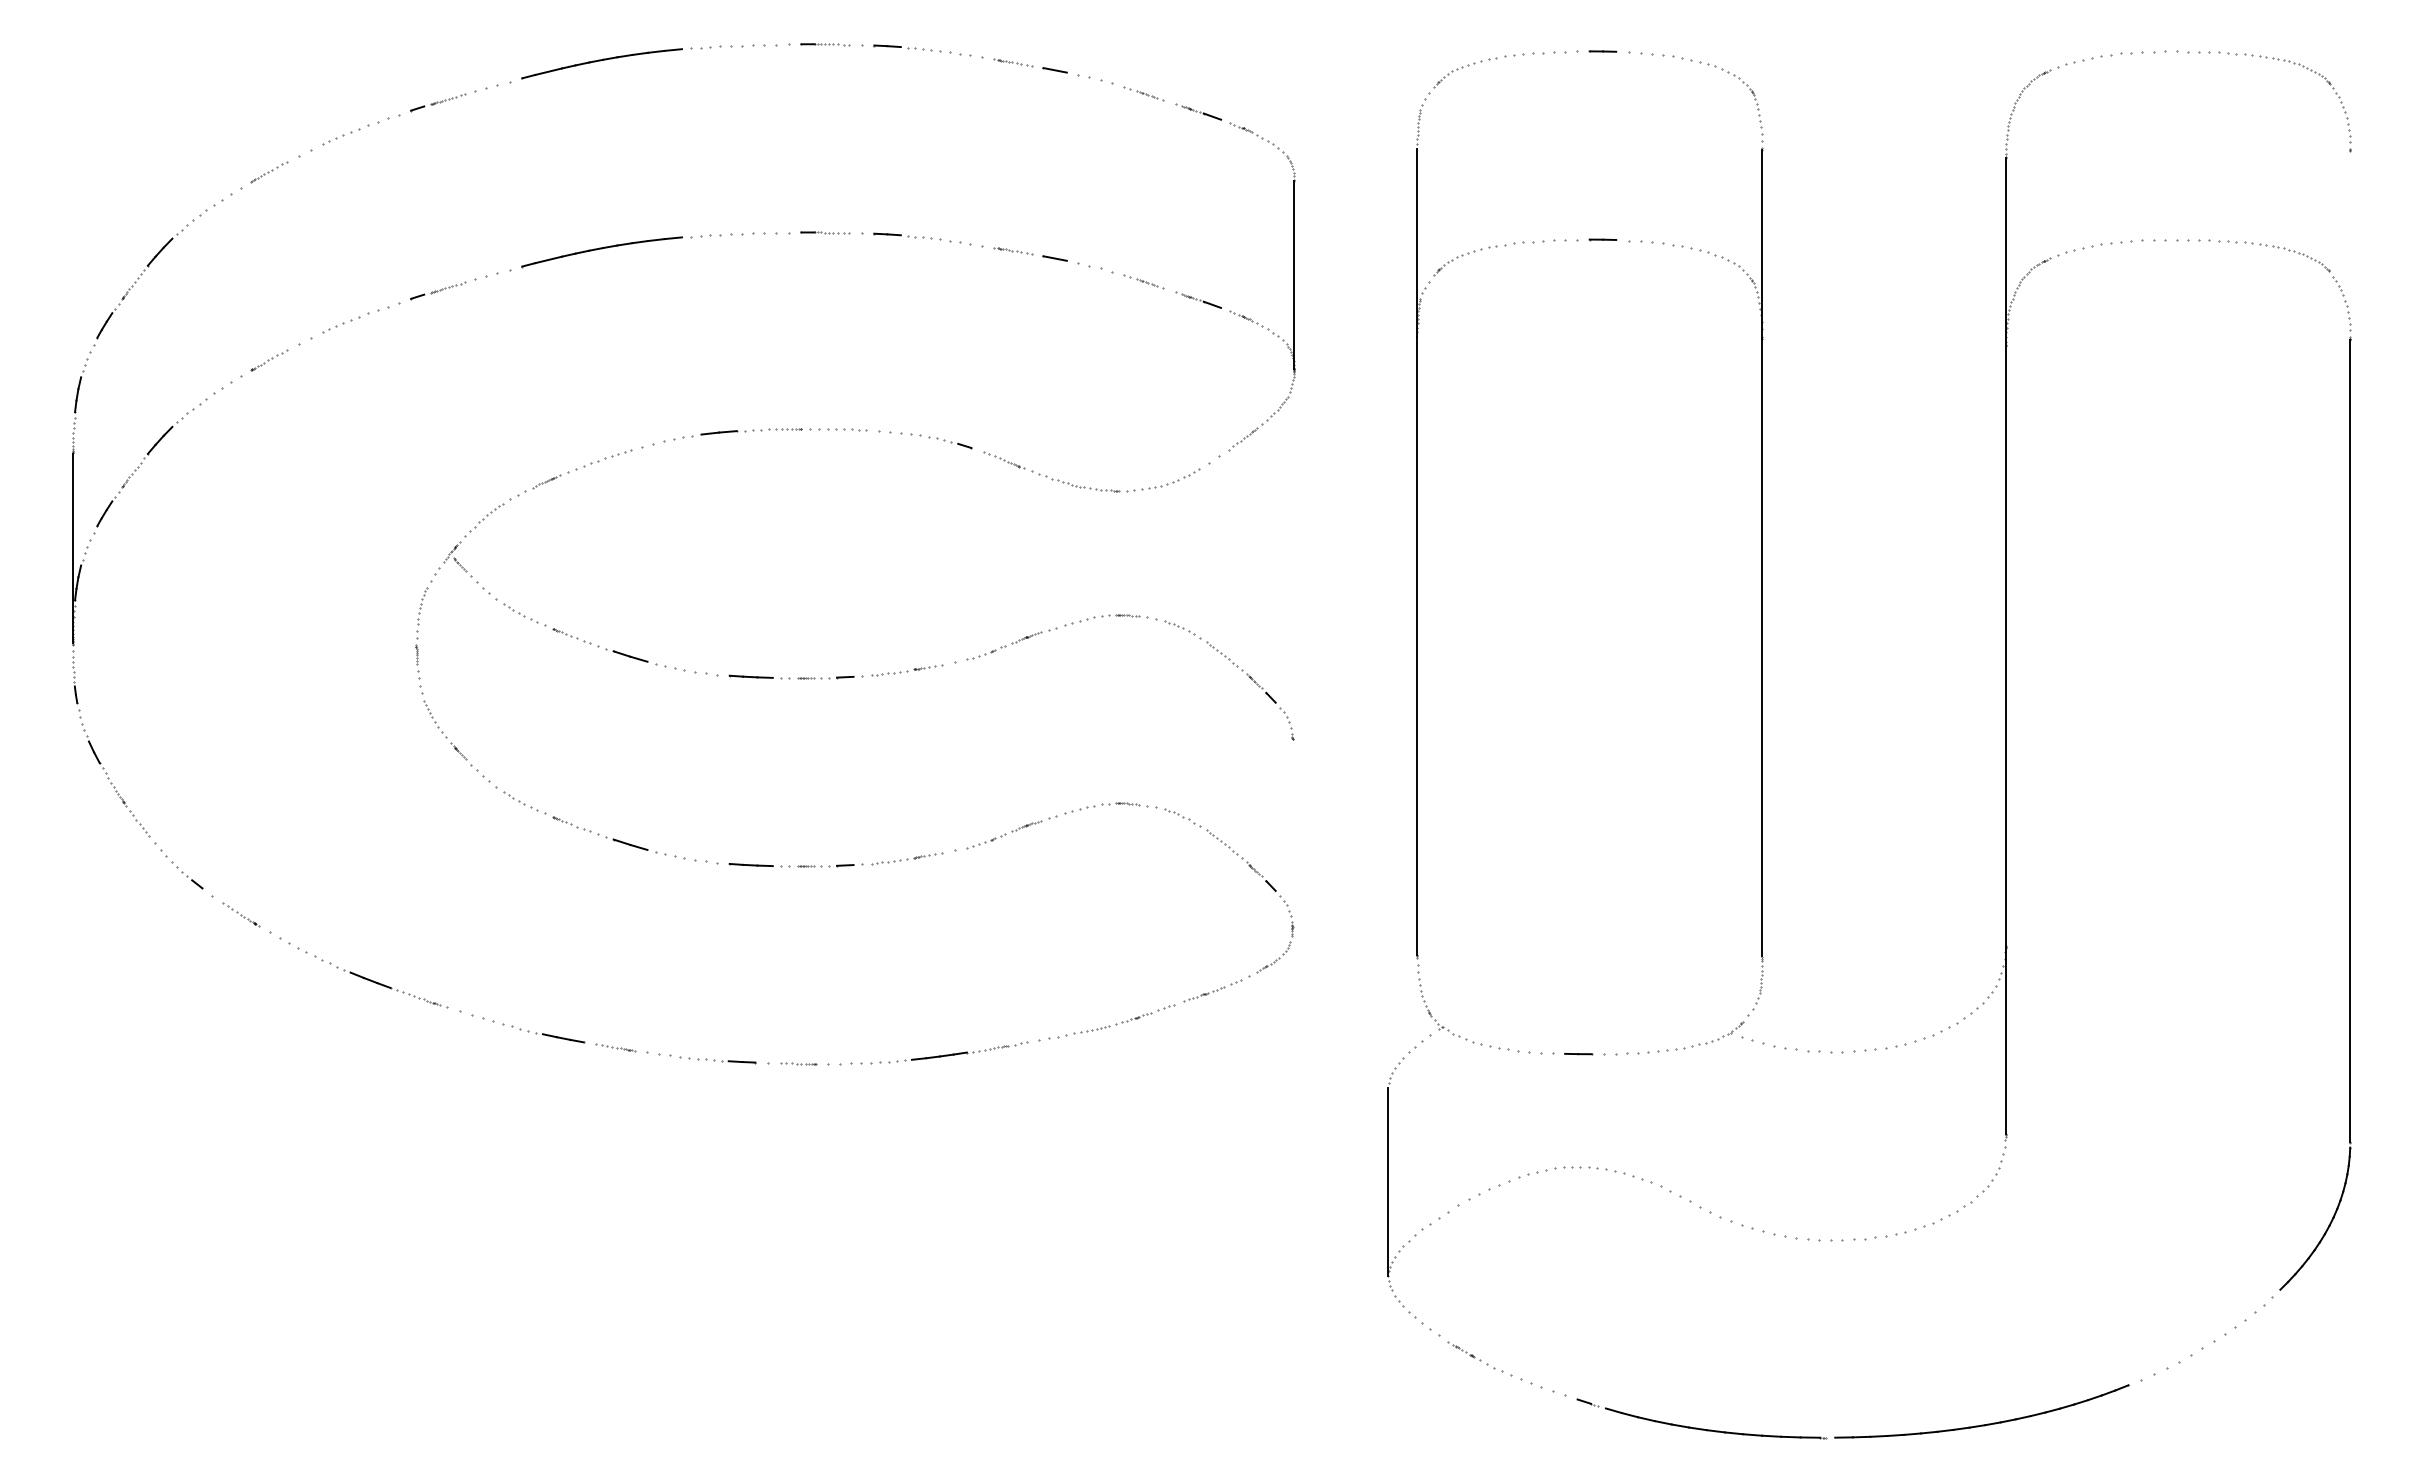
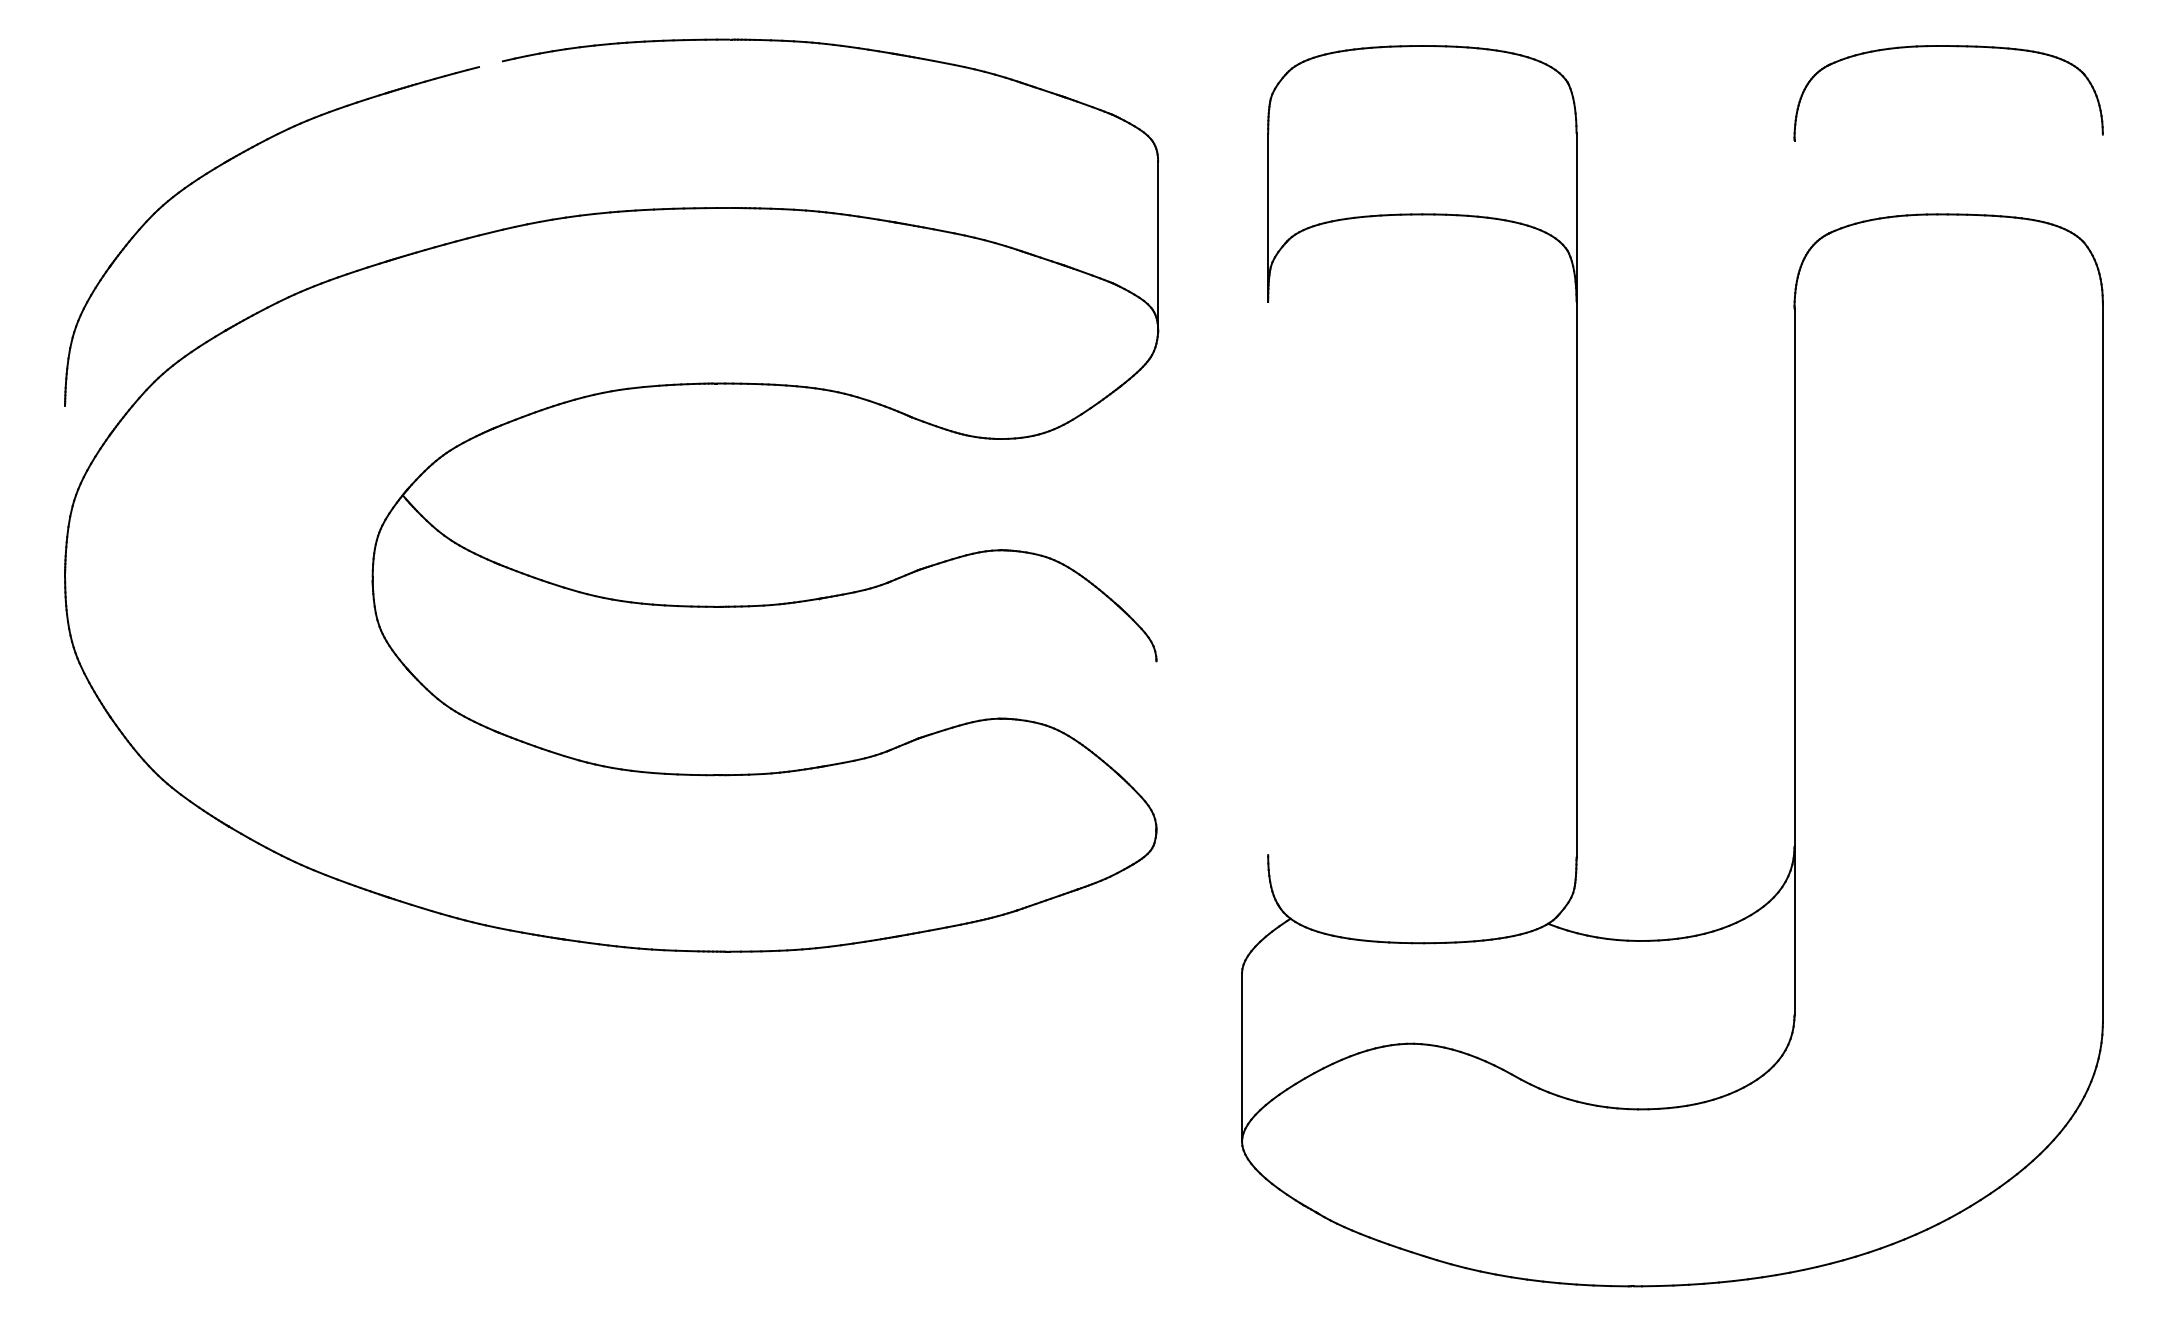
line: (548, 71) -> (490, 63), removed
line: (2005, 252) -> (1794, 225), removed
line: (72, 548) -> (64, 490), removed
line: (1417, 646) -> (1268, 578), removed

